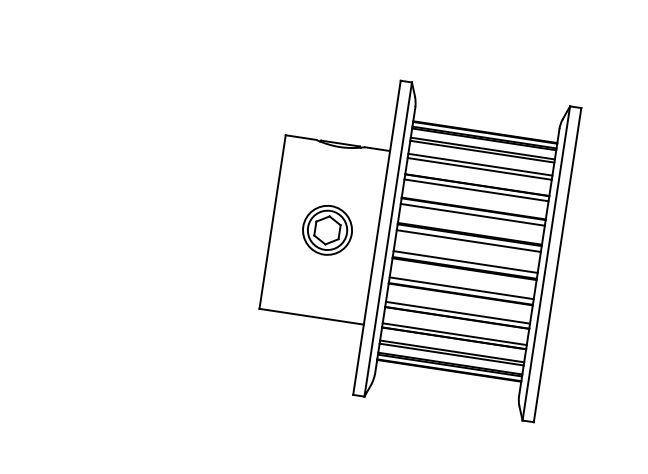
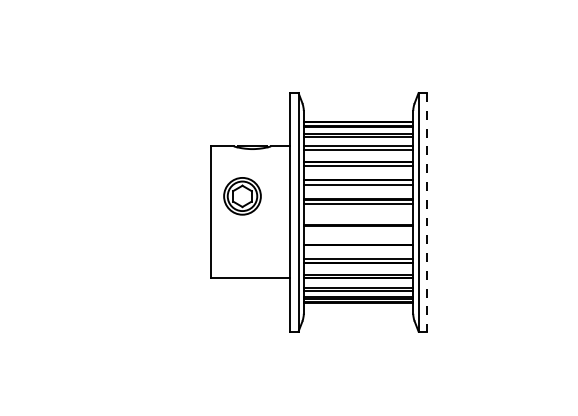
part: (327, 230) -> (242, 196), moved
line: (465, 262) -> (358, 220), removed
line: (558, 265) -> (427, 212), solid -> dashed
line: (461, 288) -> (358, 240), removed

